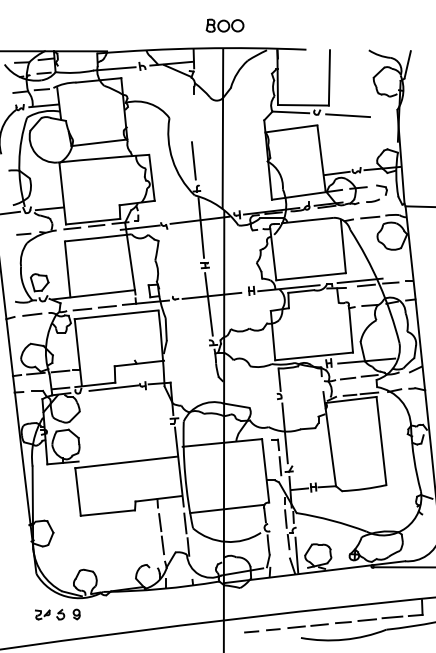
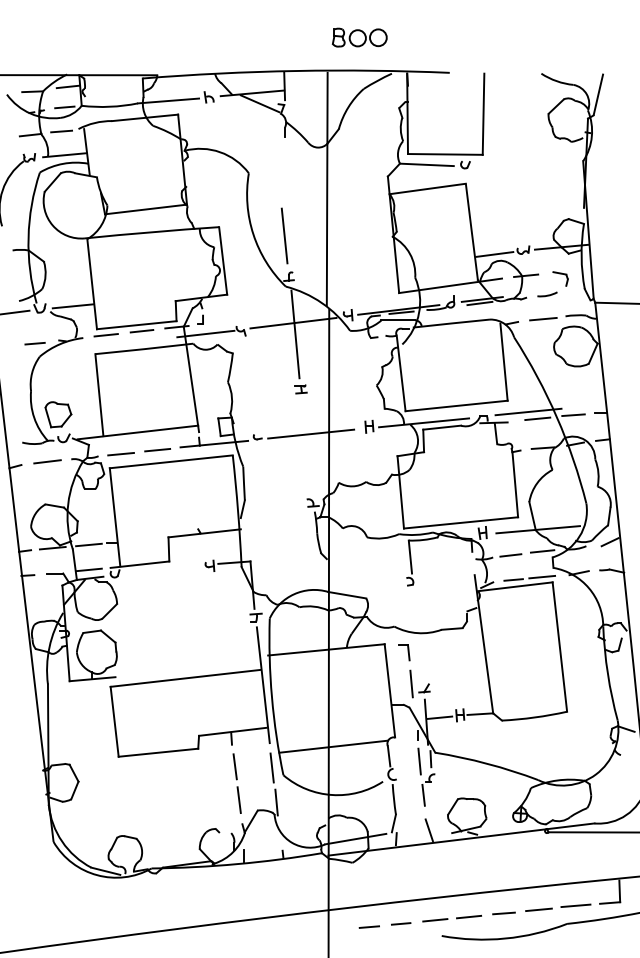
part: (224, 25) -> (358, 37), moved
line: (347, 115) -> (510, 169), removed
line: (208, 304) -> (306, 446), removed
line: (113, 387) -> (166, 568), removed
line: (284, 433) -> (417, 636), removed
line: (296, 554) -> (435, 813), removed
part: (57, 614) -> (84, 901), removed

